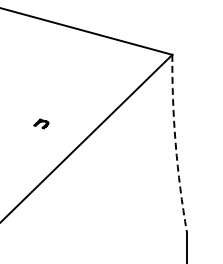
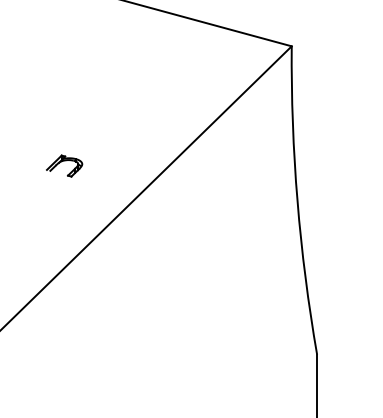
part: (41, 123) -> (64, 165), size x1.43
arc: (175, 144) -> (297, 201), dashed -> solid

